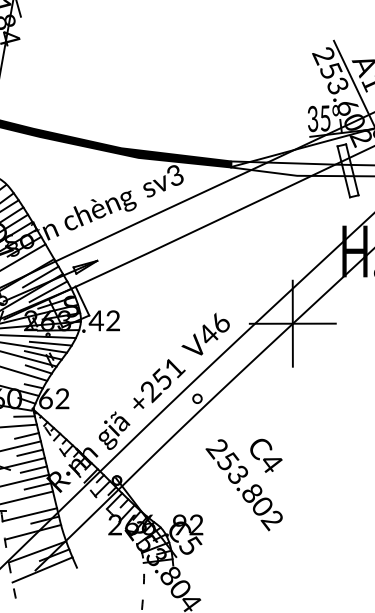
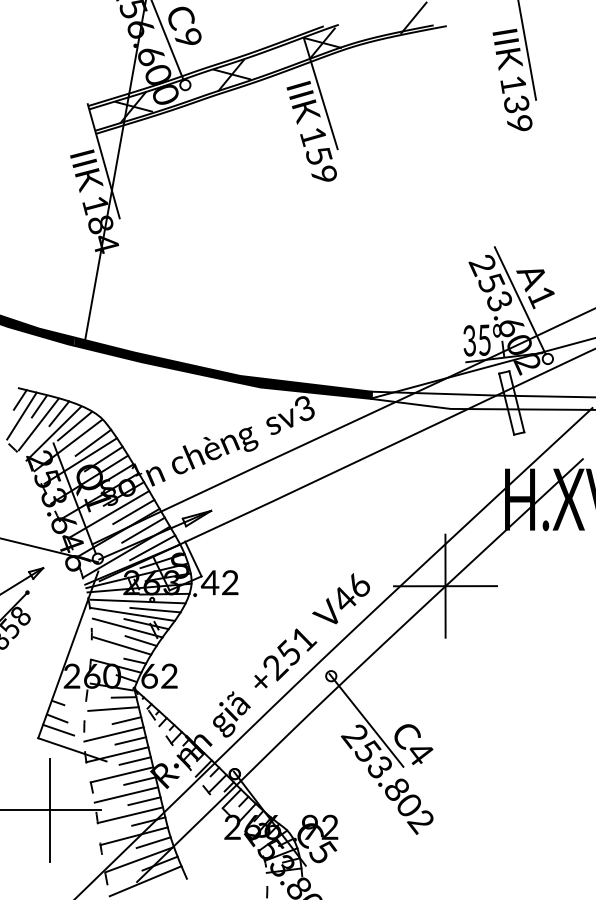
line: (32, 261) -> (133, 511), added
line: (226, 435) -> (366, 720), added
line: (41, 503) -> (144, 801), added
line: (49, 537) -> (153, 842), added

